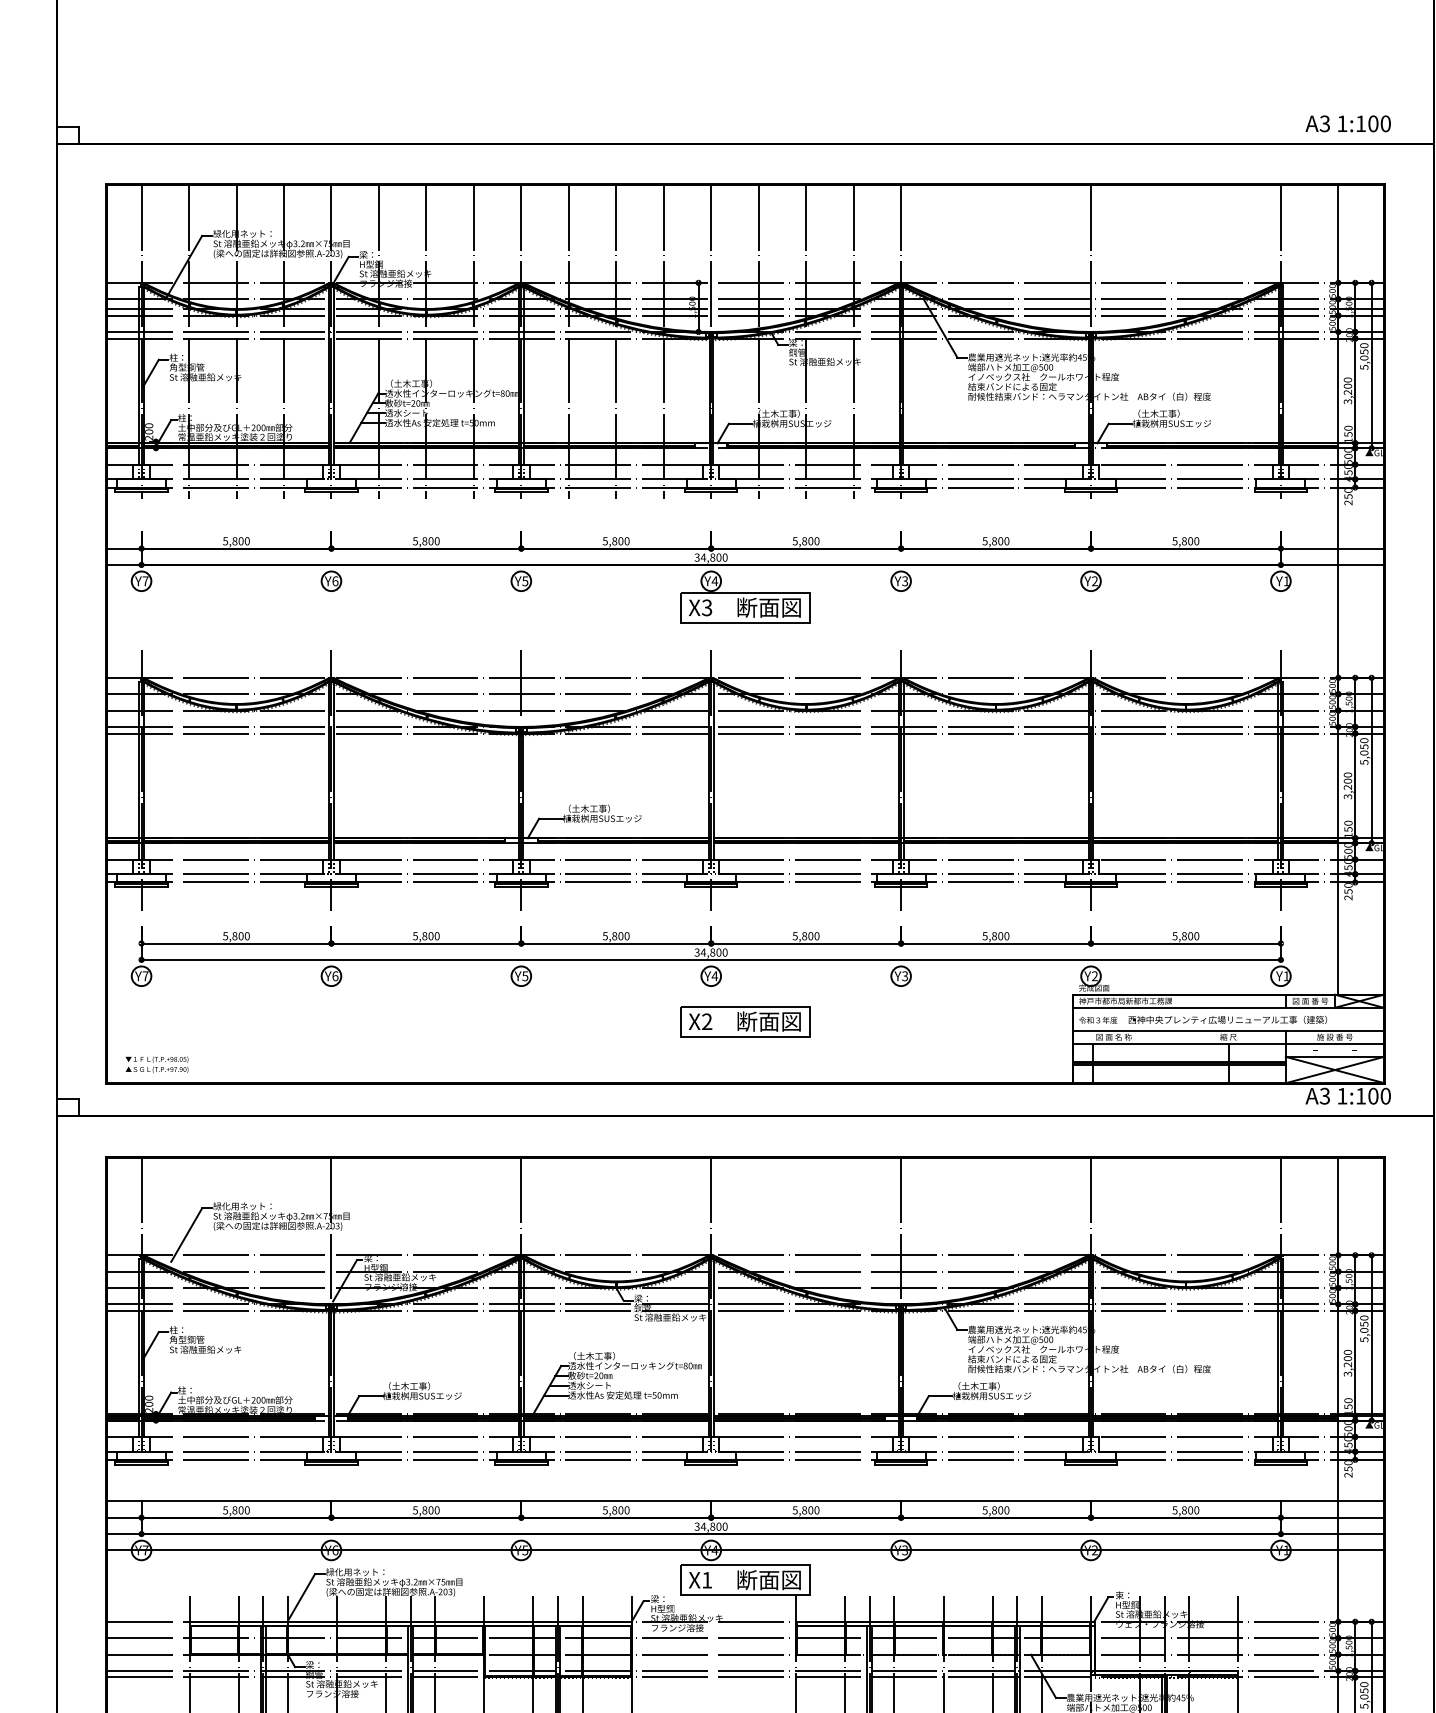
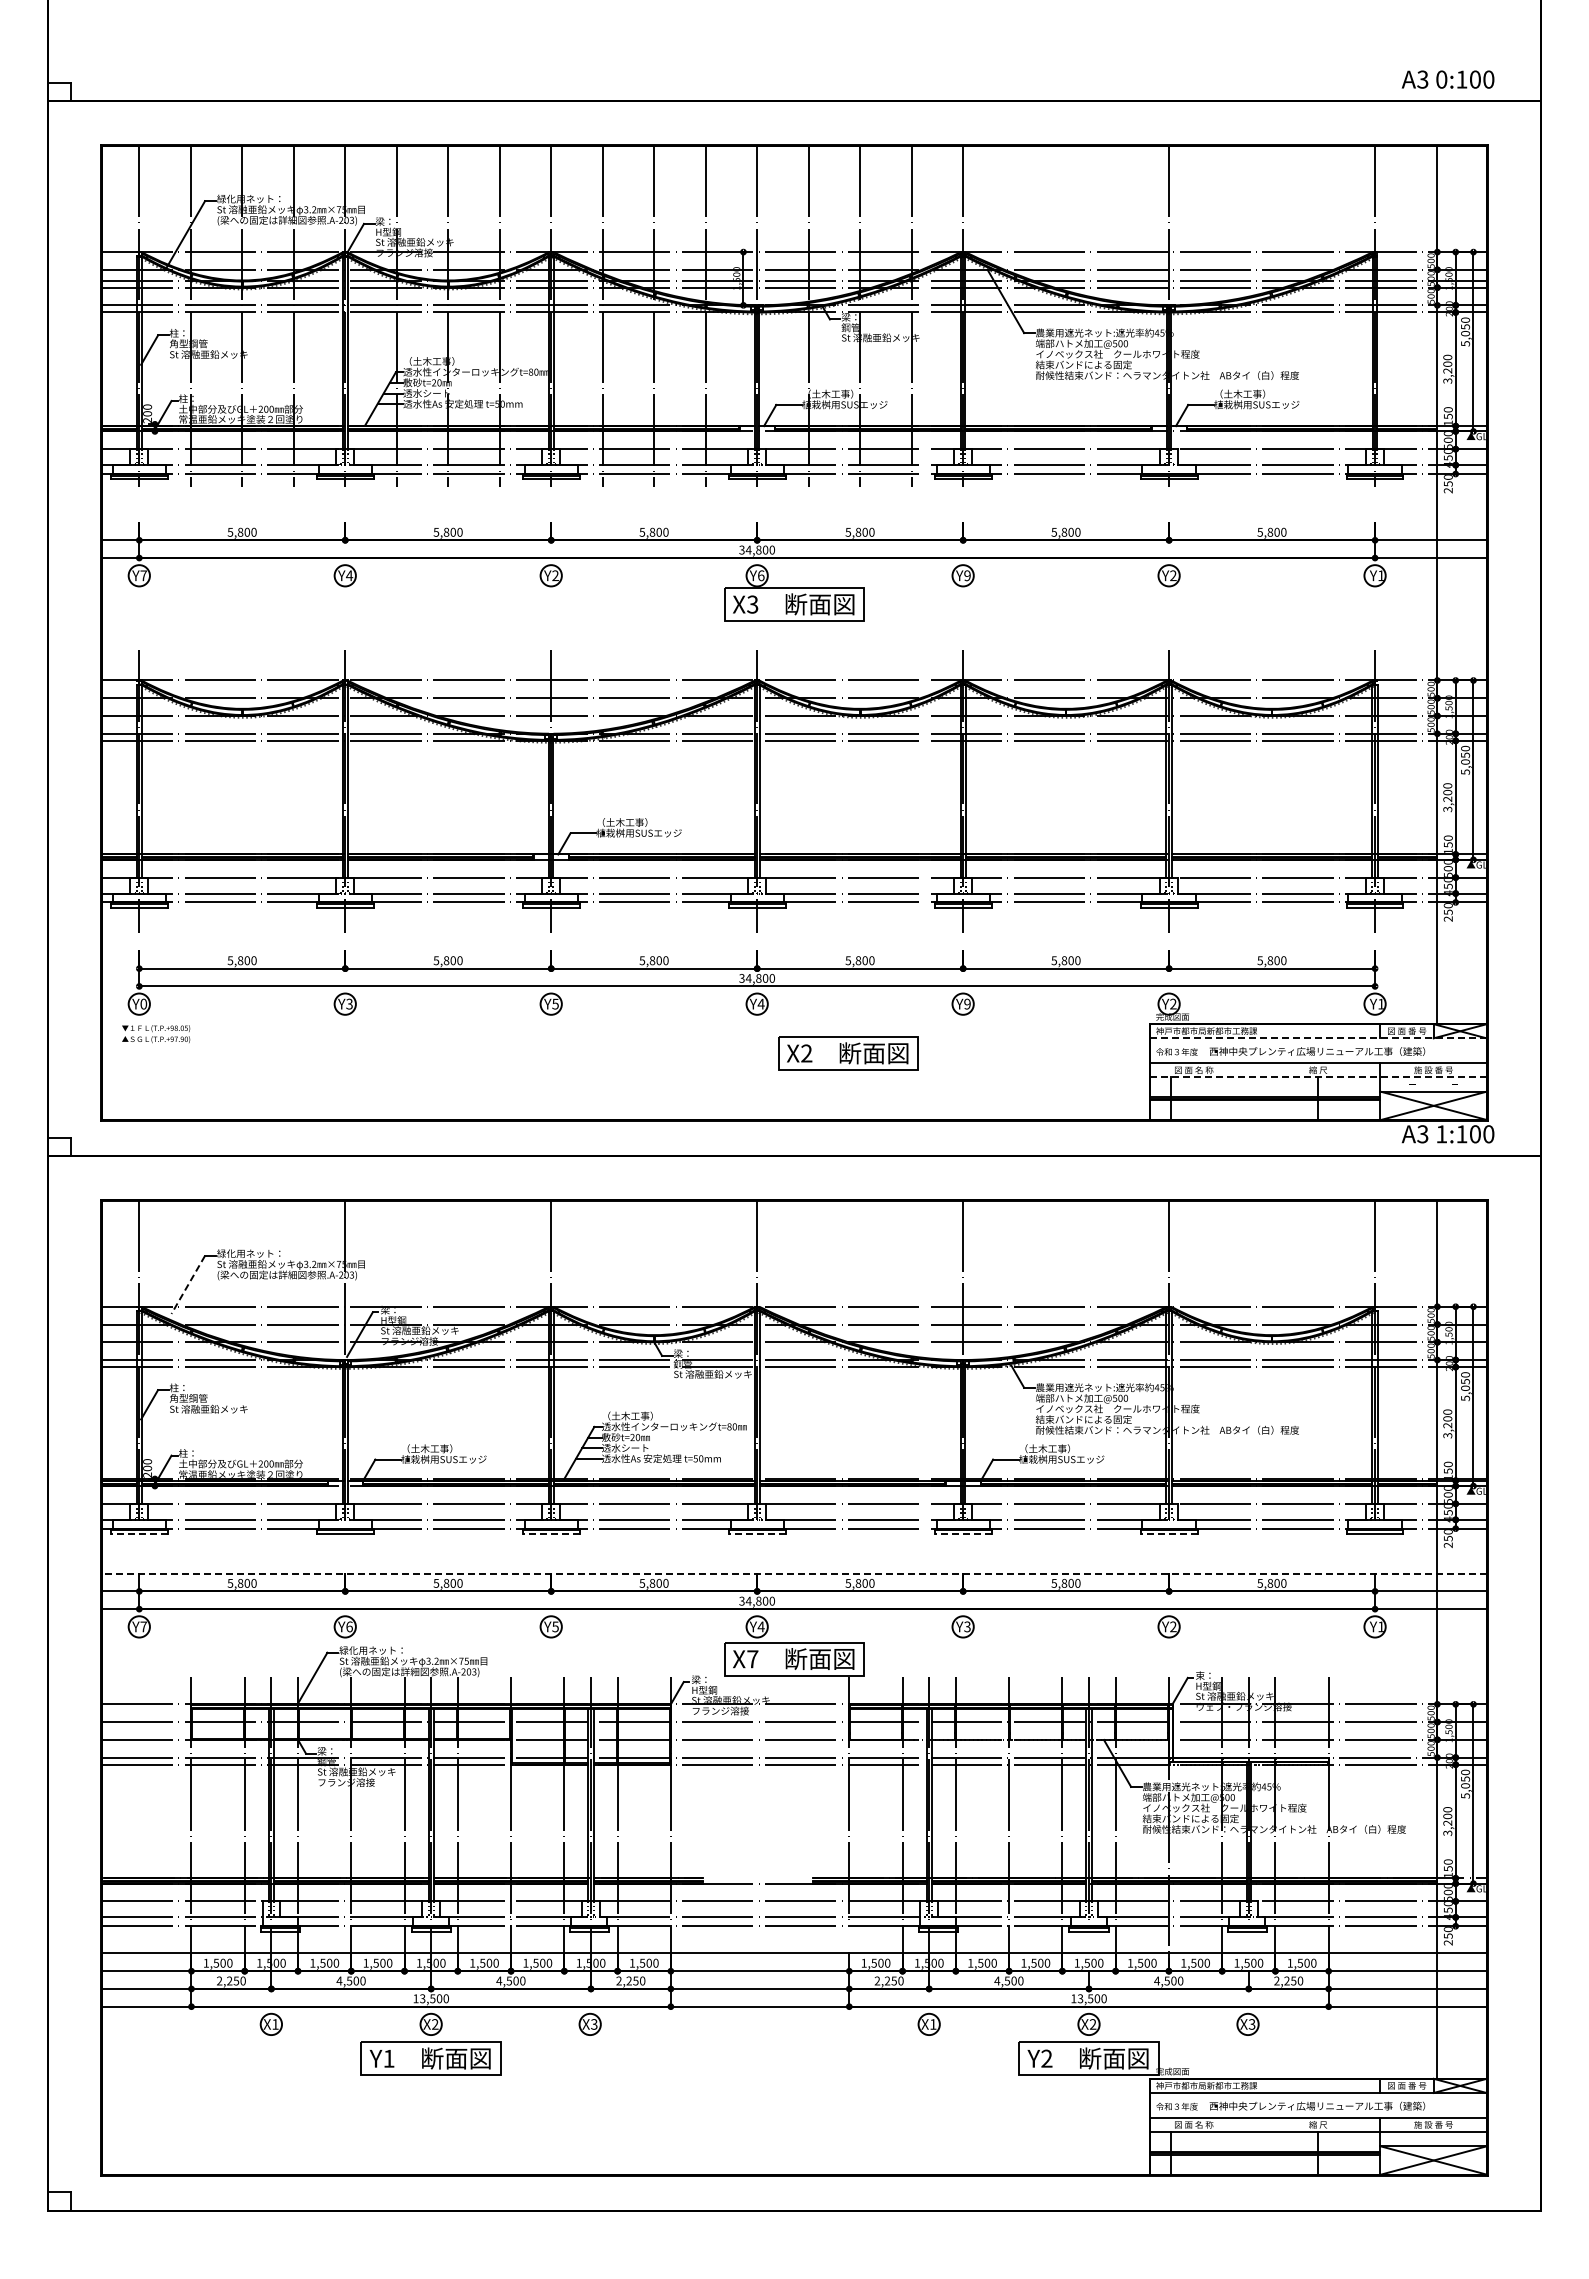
text: (1342, 123) -> (1441, 79), 1:100 -> 0:100
text: (335, 581) -> (349, 575), Y6 -> Y4
text: (525, 581) -> (555, 575), Y5 -> Y2
text: (714, 581) -> (760, 575), Y4 -> Y6
text: (905, 581) -> (967, 575), Y3 -> Y9
text: (145, 975) -> (143, 1003), Y7 -> Y0
text: (335, 975) -> (349, 1003), Y6 -> Y3
text: (905, 976) -> (967, 1004), Y3 -> Y9
line: (1228, 1007) -> (1318, 1038), solid -> dashed
part: (745, 1021) -> (848, 1053), moved
line: (1228, 1043) -> (1318, 1077), solid -> dashed
text: (157, 1065) -> (156, 1034), moved
line: (186, 1234) -> (188, 1284), solid -> dashed
line: (140, 1465) -> (138, 1534), solid -> dashed
line: (520, 1465) -> (550, 1534), solid -> dashed
line: (710, 1465) -> (756, 1534), solid -> dashed
line: (900, 1465) -> (962, 1534), solid -> dashed
line: (1090, 1465) -> (1168, 1534), solid -> dashed
line: (745, 1501) -> (794, 1573), solid -> dashed
line: (745, 1550) -> (794, 1626), removed
text: (706, 1580) -> (752, 1659), X1 -> X7

